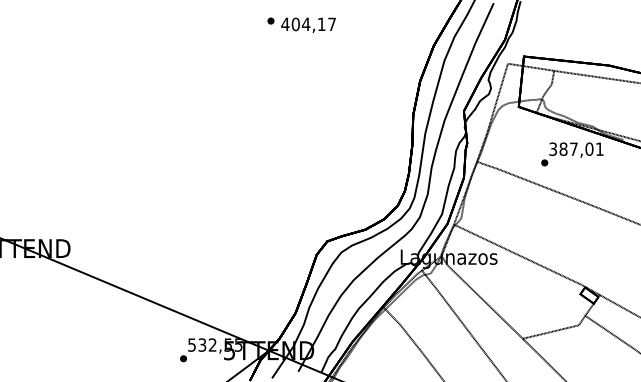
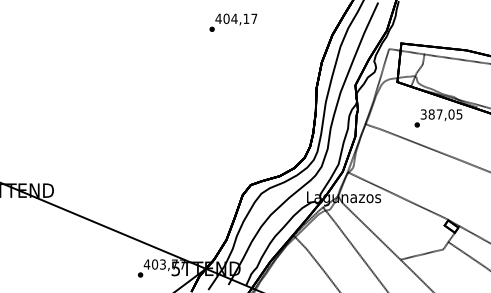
part: (270, 20) -> (211, 28), moved
text: (599, 148) -> (459, 113), 387,01 -> 387,05
text: (214, 344) -> (164, 264), 532,55 -> 403,77

